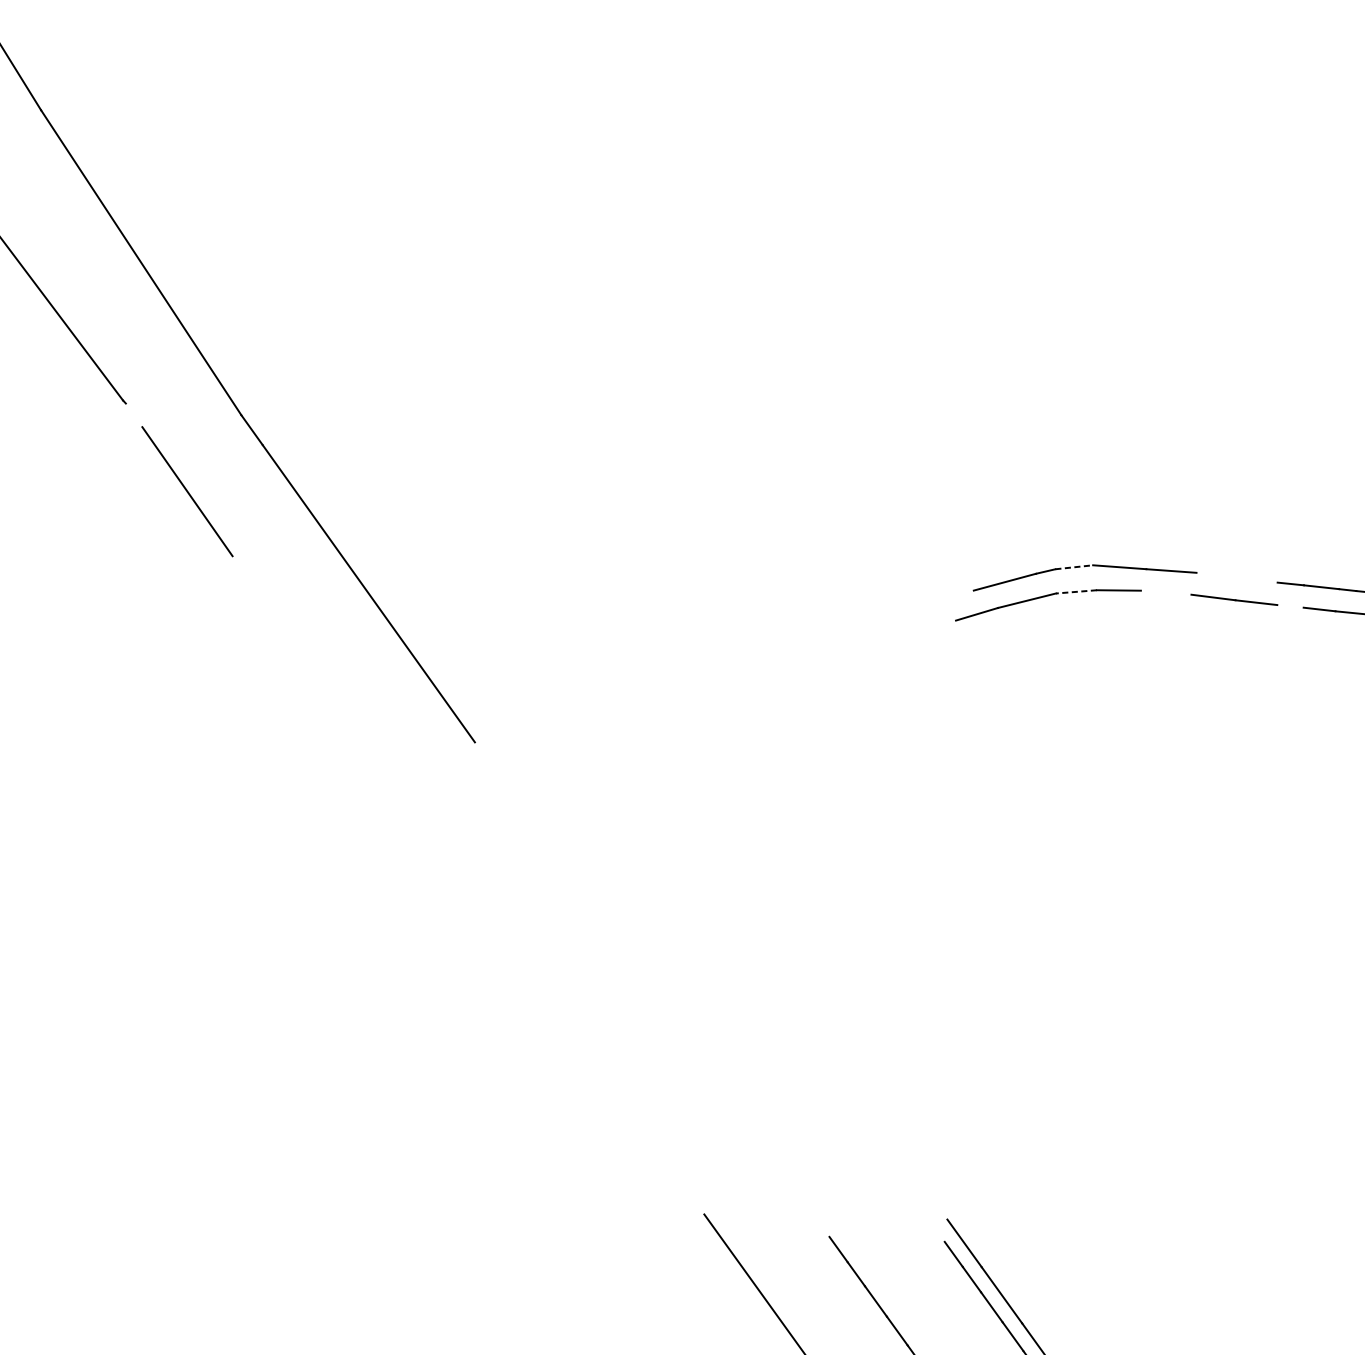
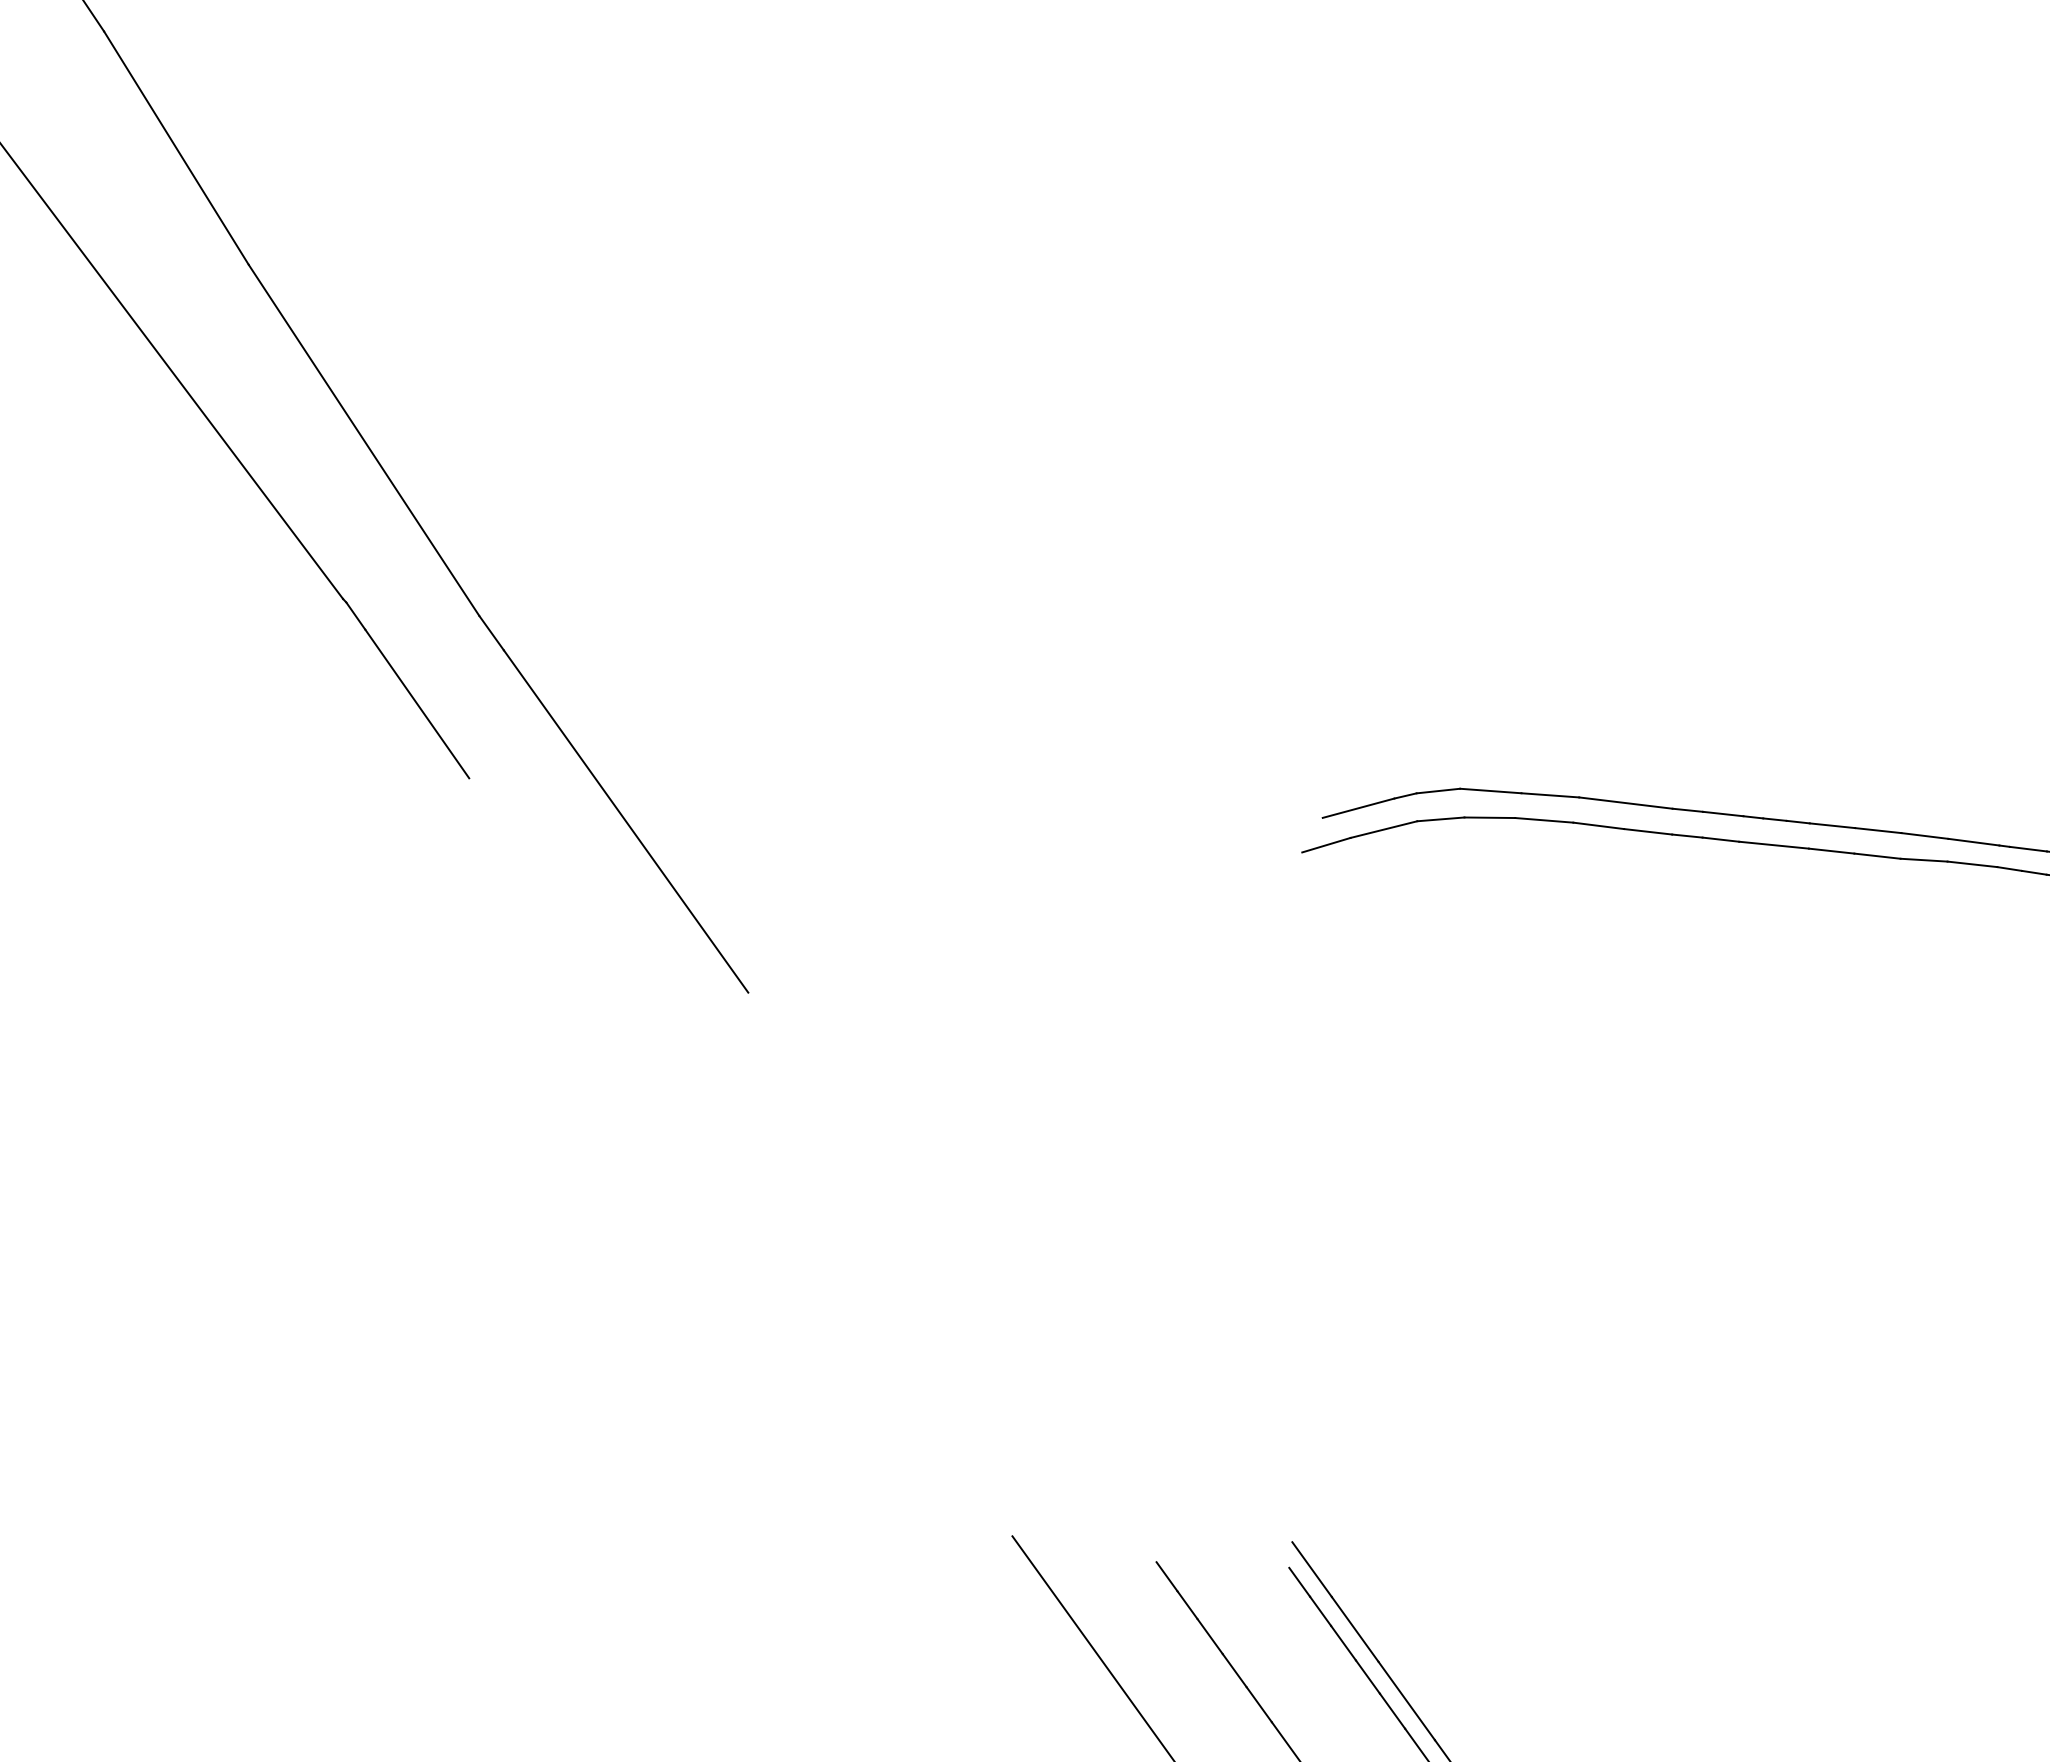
line: (133, 414) -> (355, 615), added
line: (1074, 567) -> (1438, 791), dashed -> solid
line: (1236, 577) -> (1625, 802), added
line: (1076, 591) -> (1440, 819), dashed -> solid
line: (1166, 592) -> (1544, 820), added
line: (1290, 605) -> (1687, 835), added

